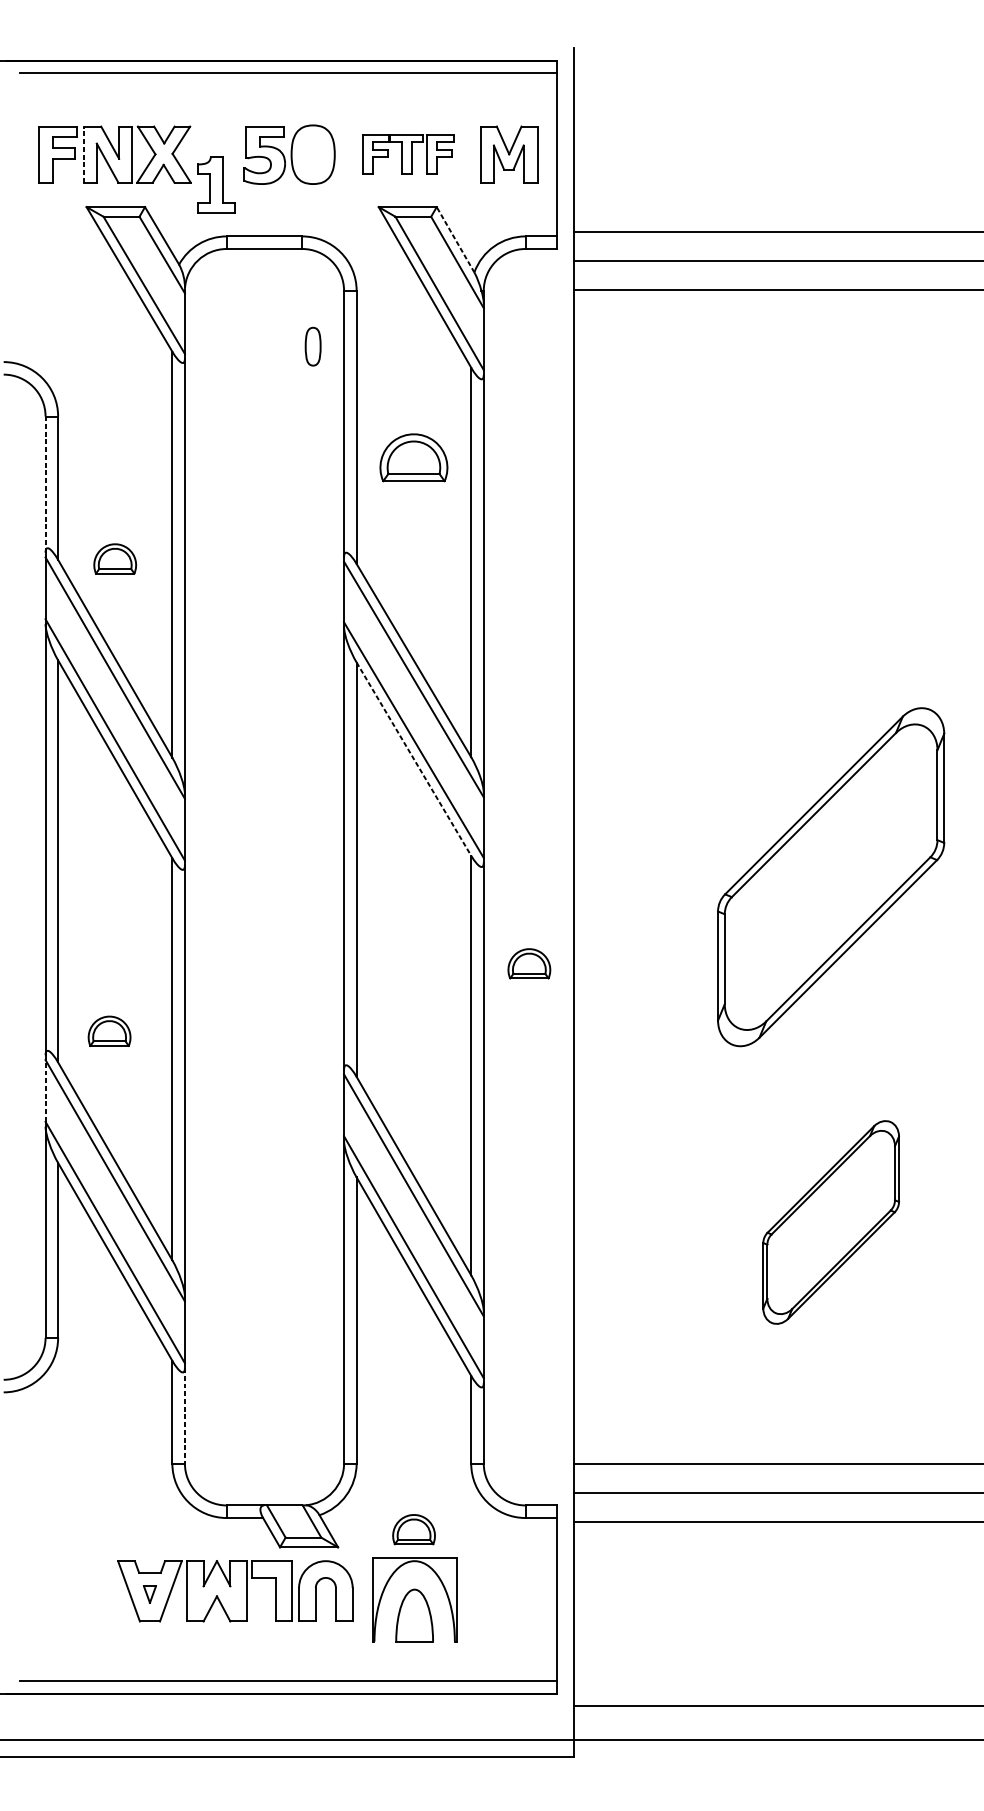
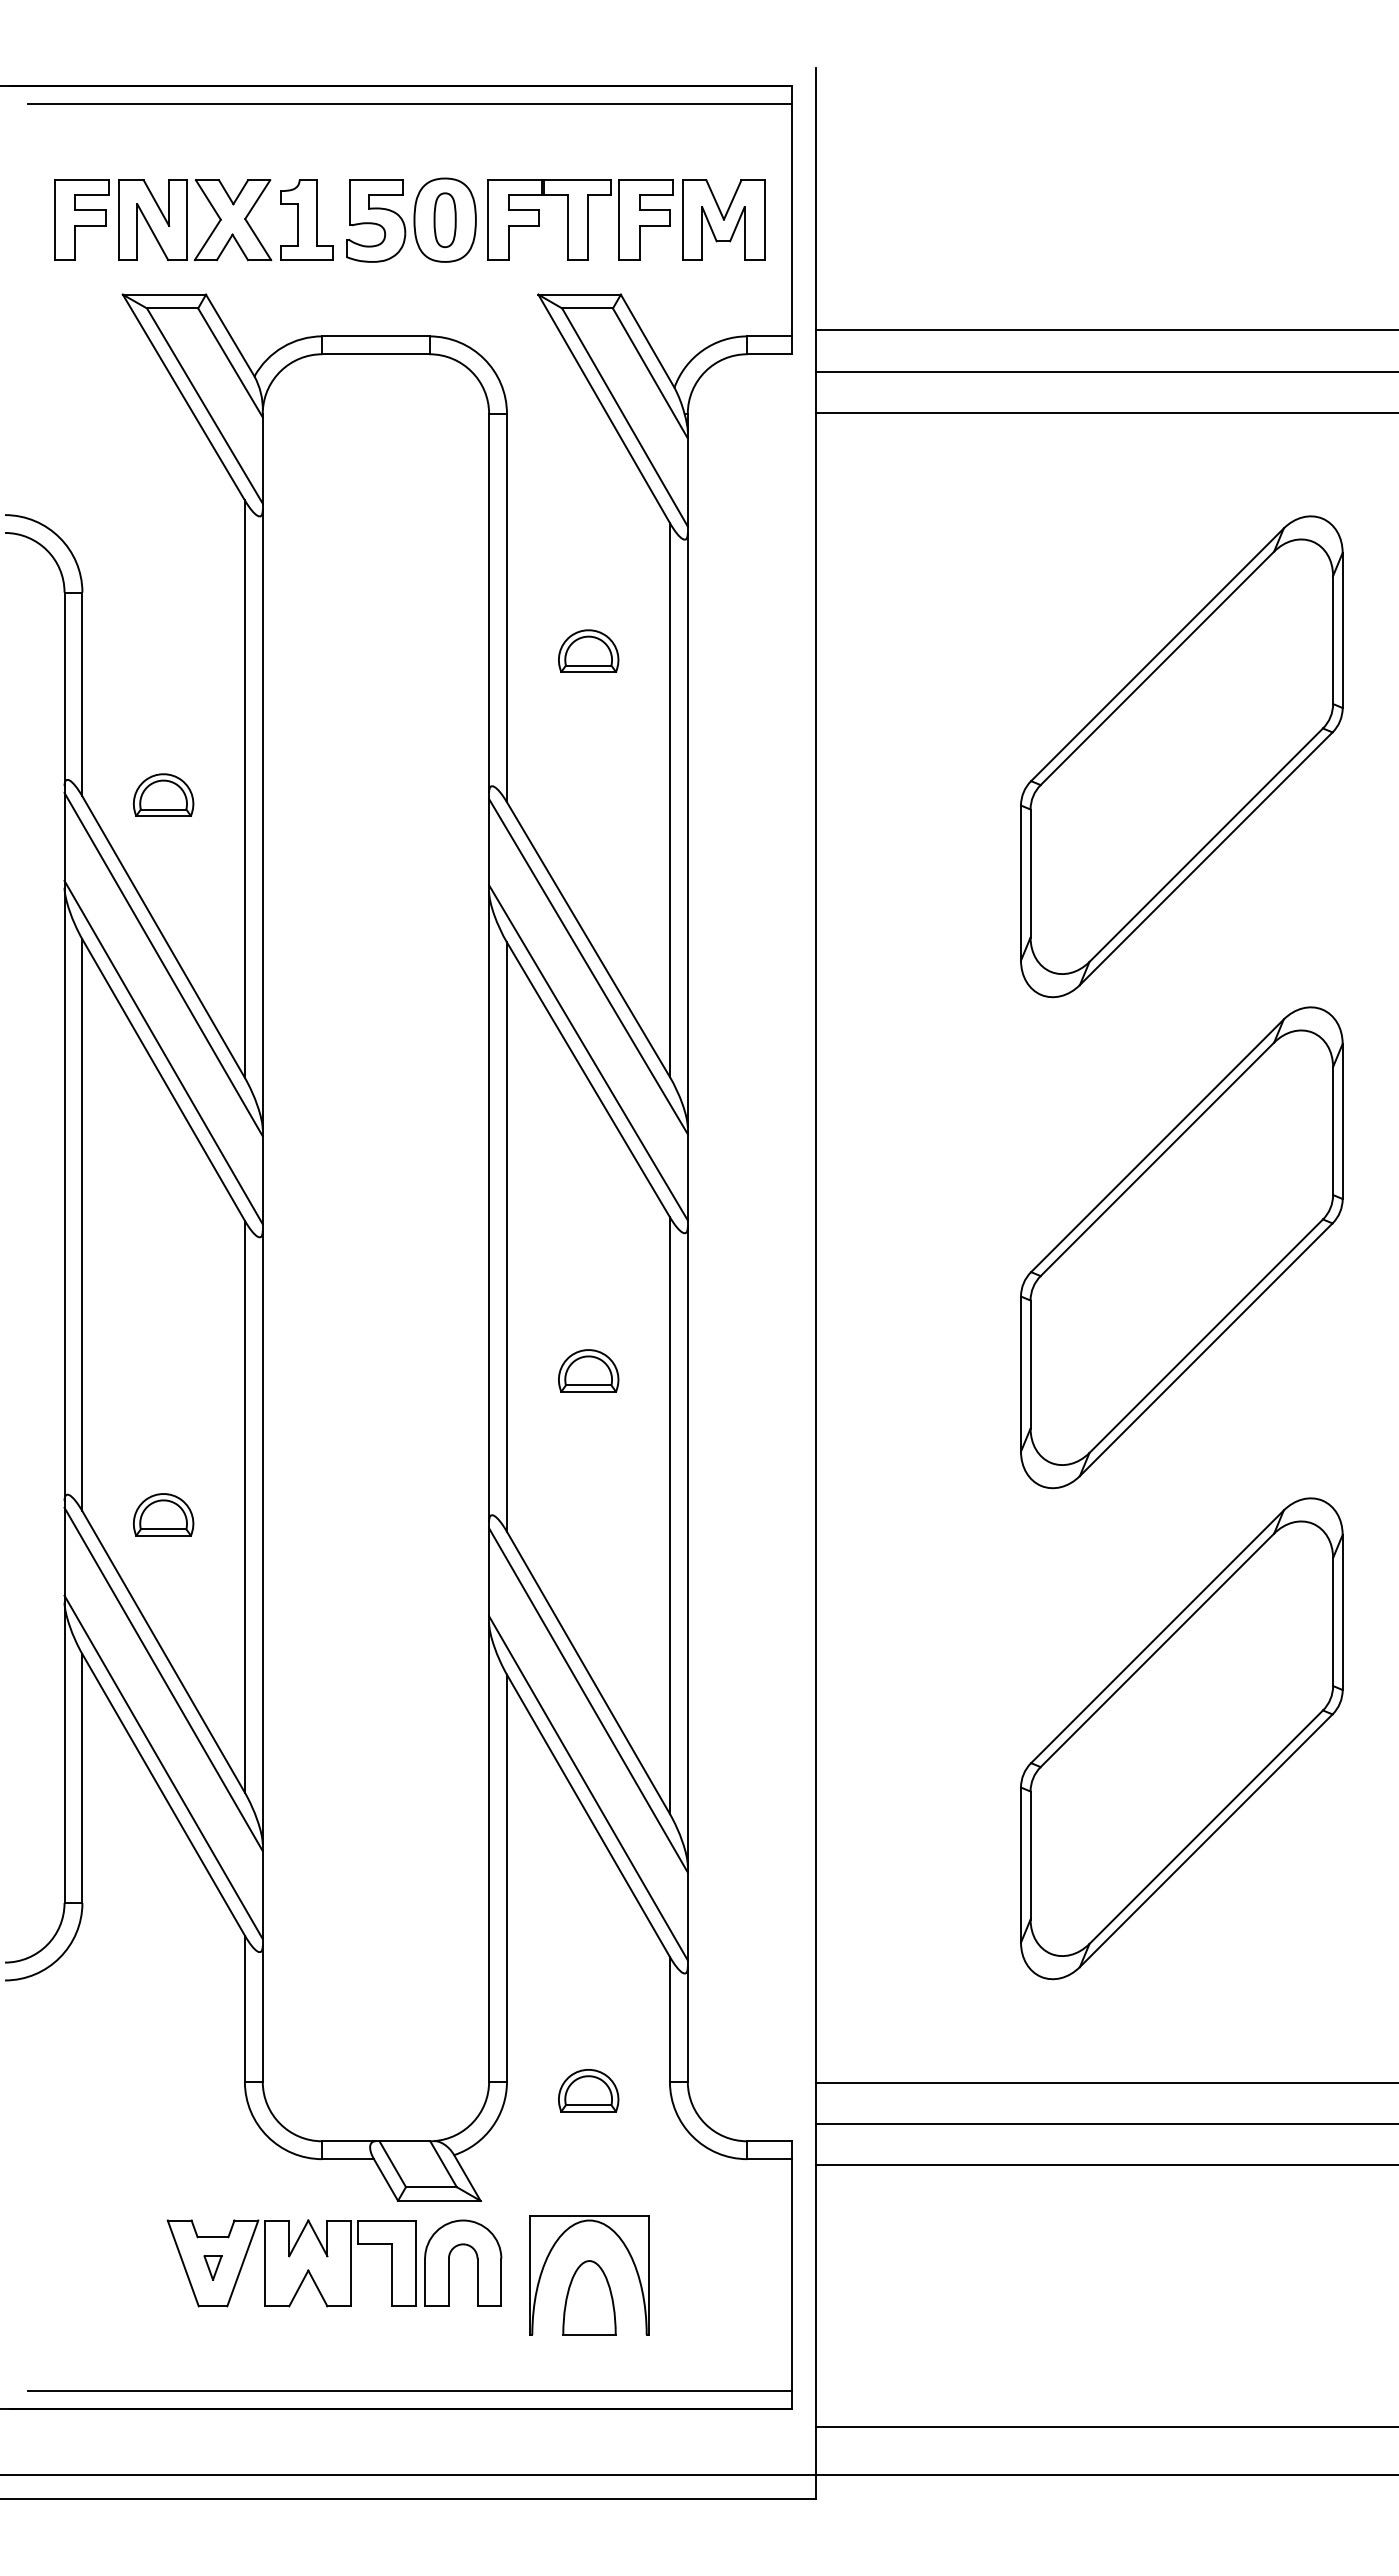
line: (84, 154) -> (119, 220), dashed -> solid
part: (408, 154) -> (580, 219), size x1.43
part: (215, 184) -> (306, 219), moved
line: (455, 240) -> (647, 341), dashed -> solid
part: (312, 346) -> (444, 220), moved
part: (413, 457) -> (588, 650), size x0.62
line: (45, 484) -> (64, 689), dashed -> solid
part: (830, 531) -> (1181, 756), added
line: (413, 758) -> (588, 1079), dashed -> solid
part: (529, 963) -> (588, 1370), moved
part: (109, 1031) -> (163, 1514), moved
line: (45, 1090) -> (64, 1551), dashed -> solid
part: (830, 1222) -> (1181, 1738), size x1.67
line: (184, 1415) -> (262, 2013), dashed -> solid
part: (413, 1529) -> (588, 2090), moved

